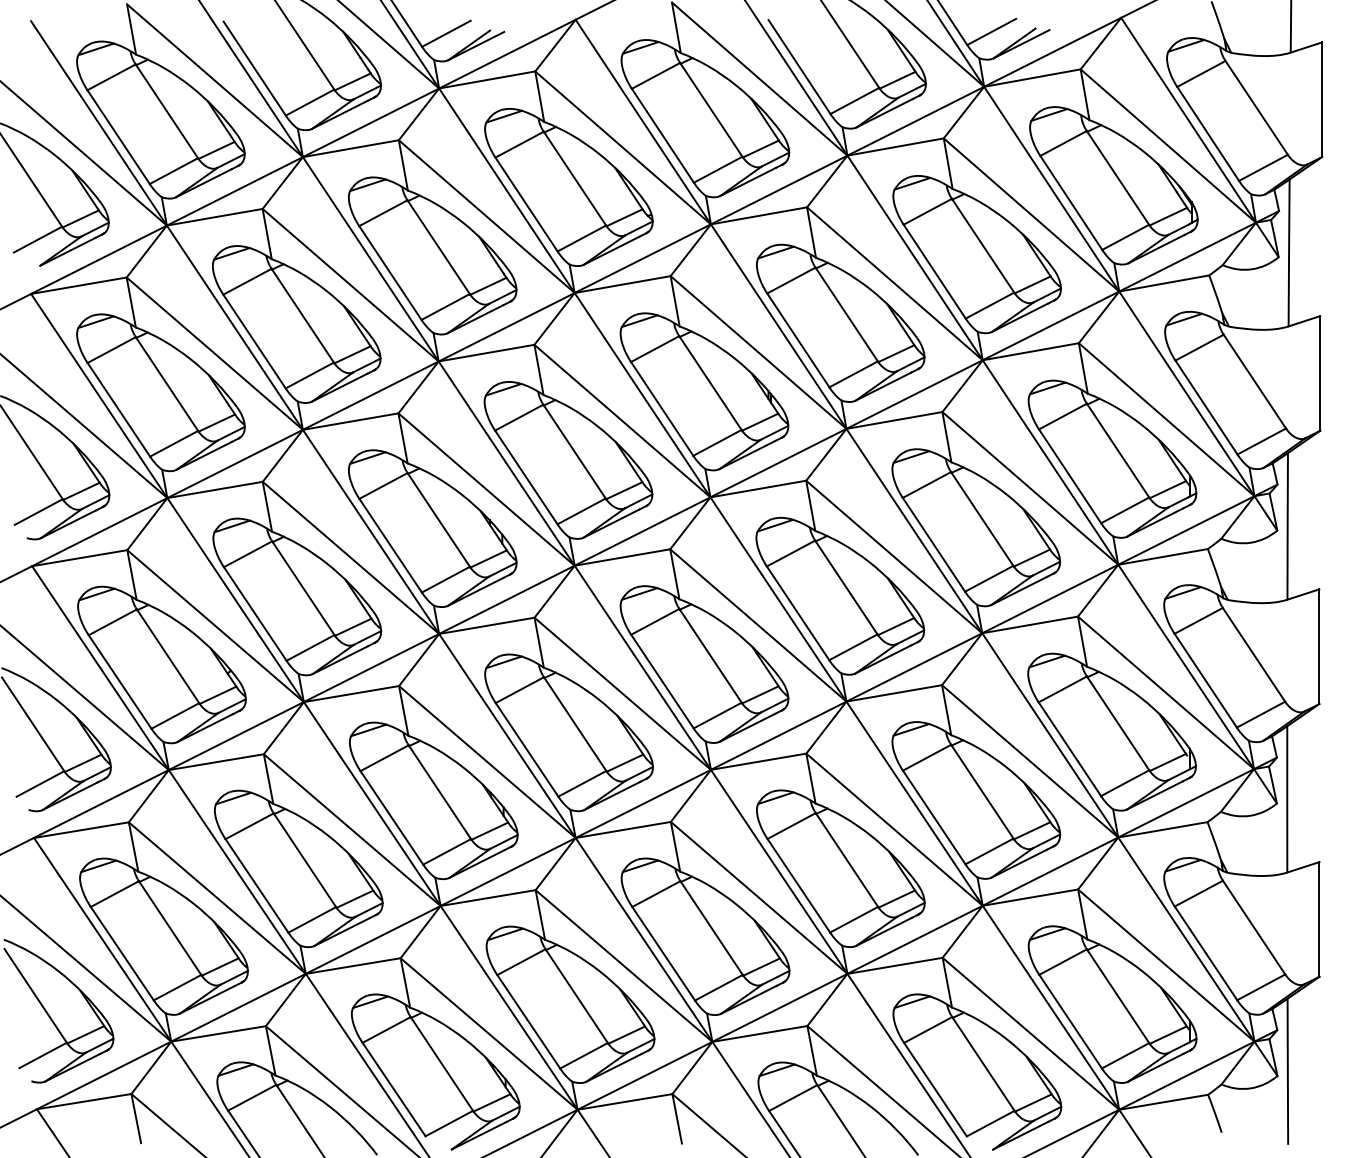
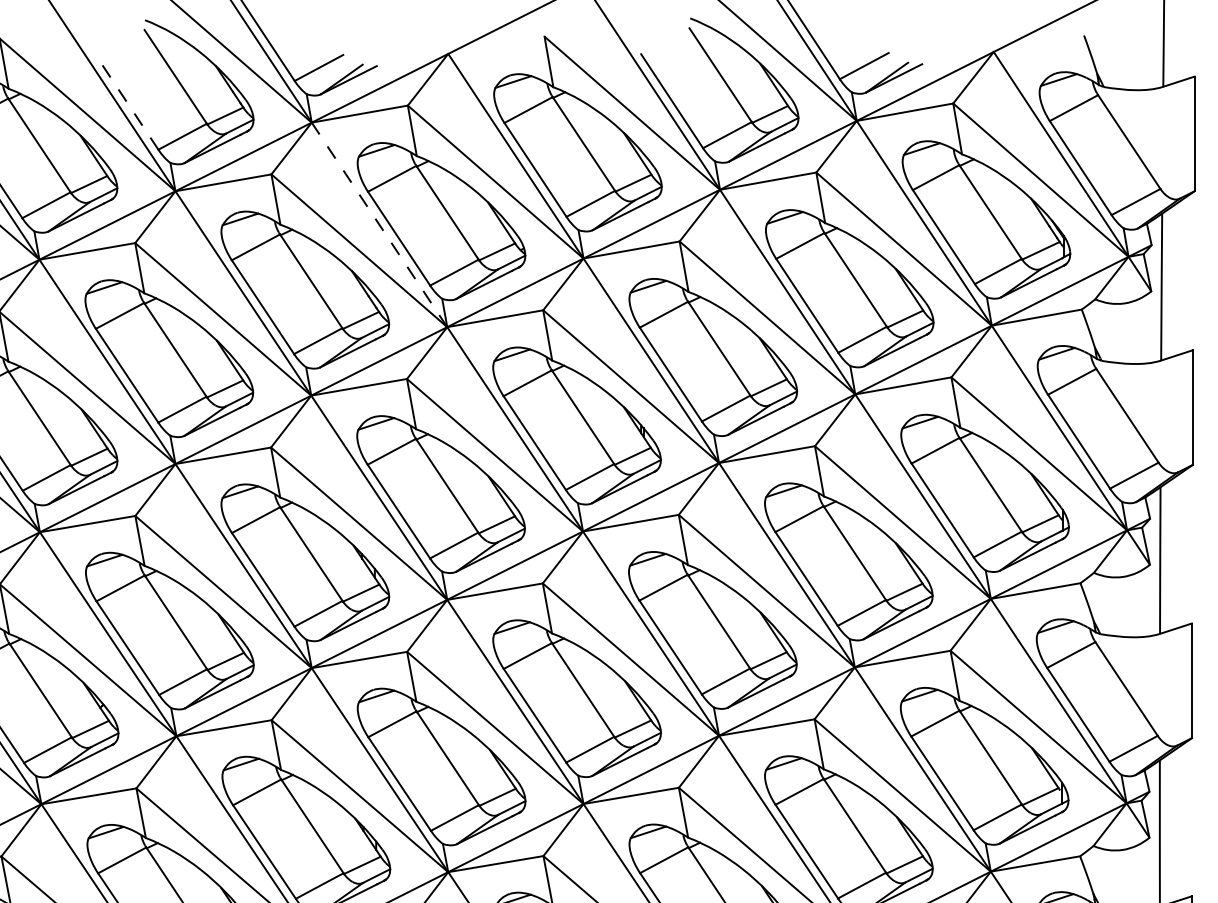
line: (254, 68) -> (127, 102), solid -> dashed
line: (506, 190) -> (379, 224), solid -> dashed

